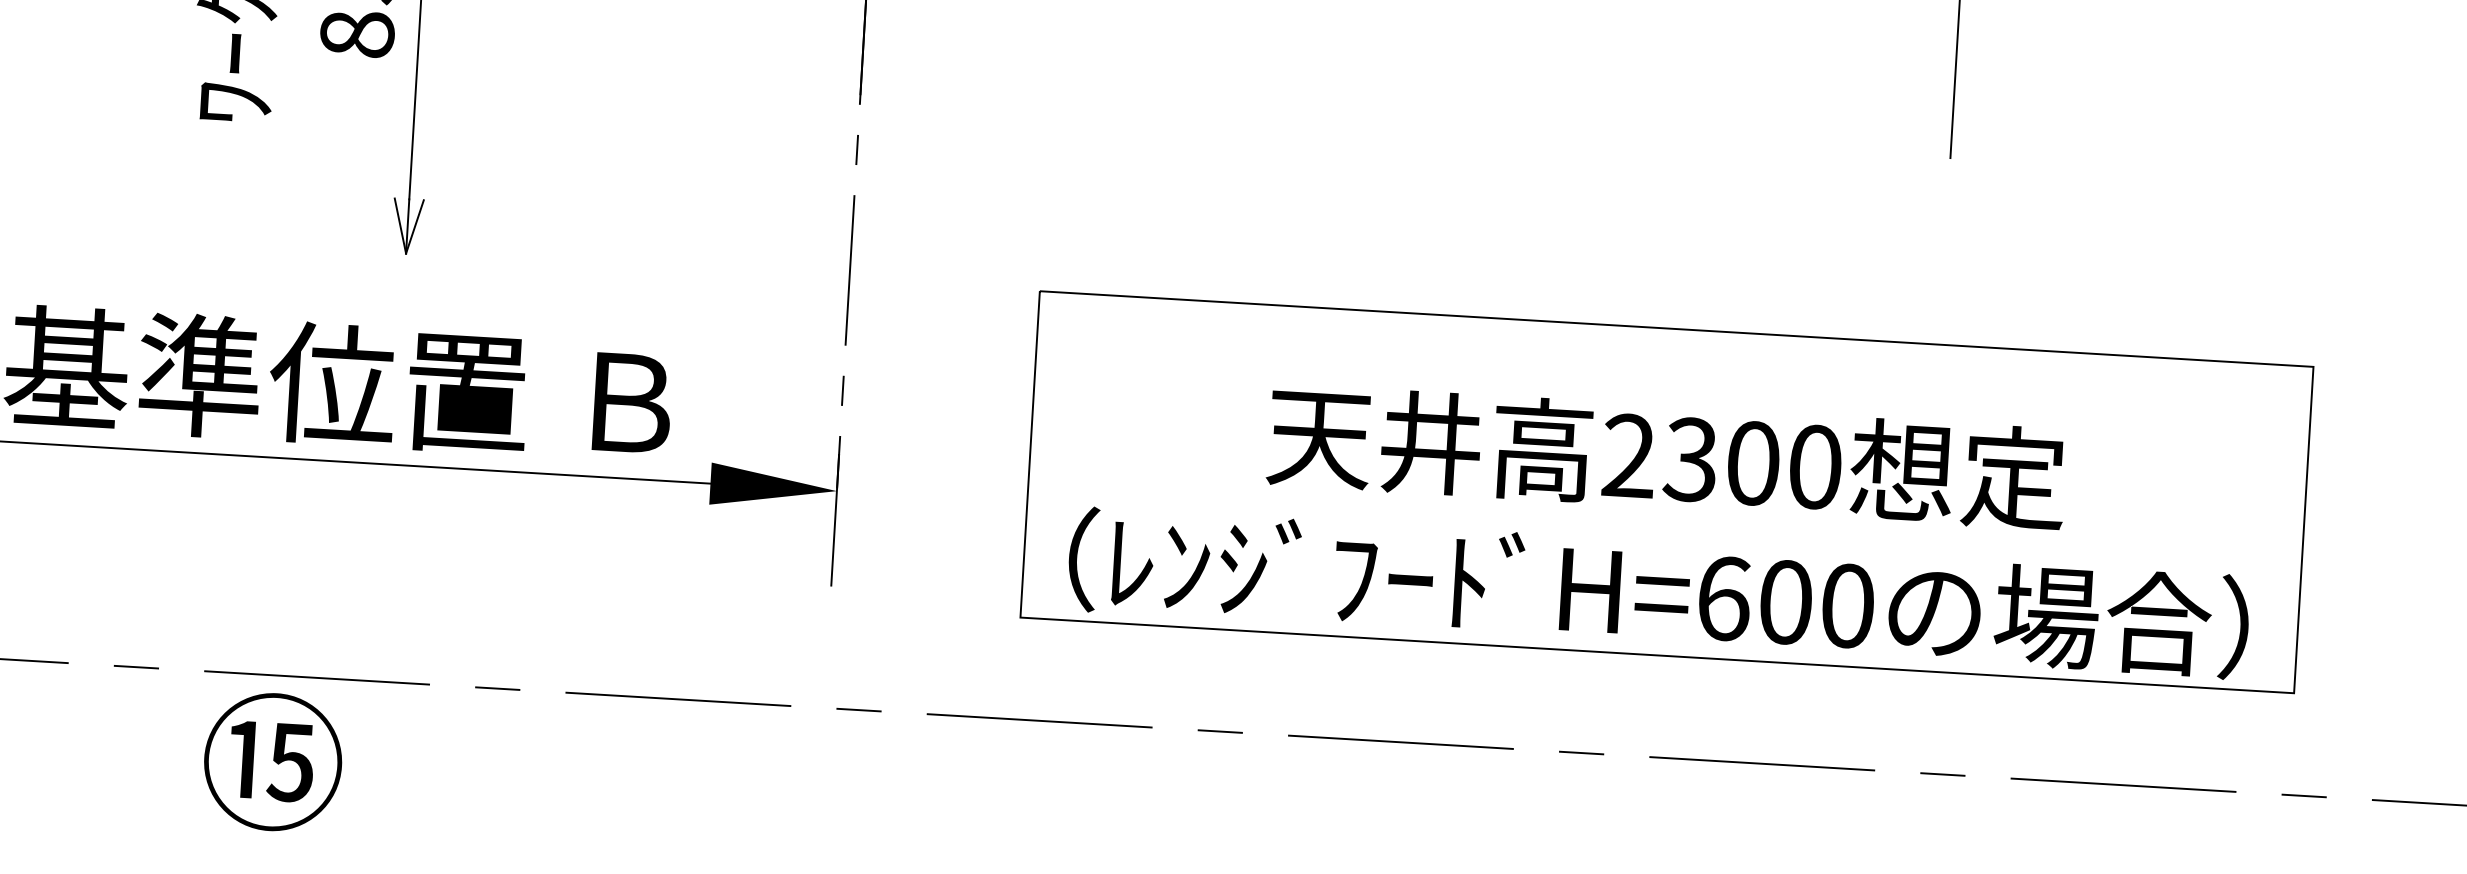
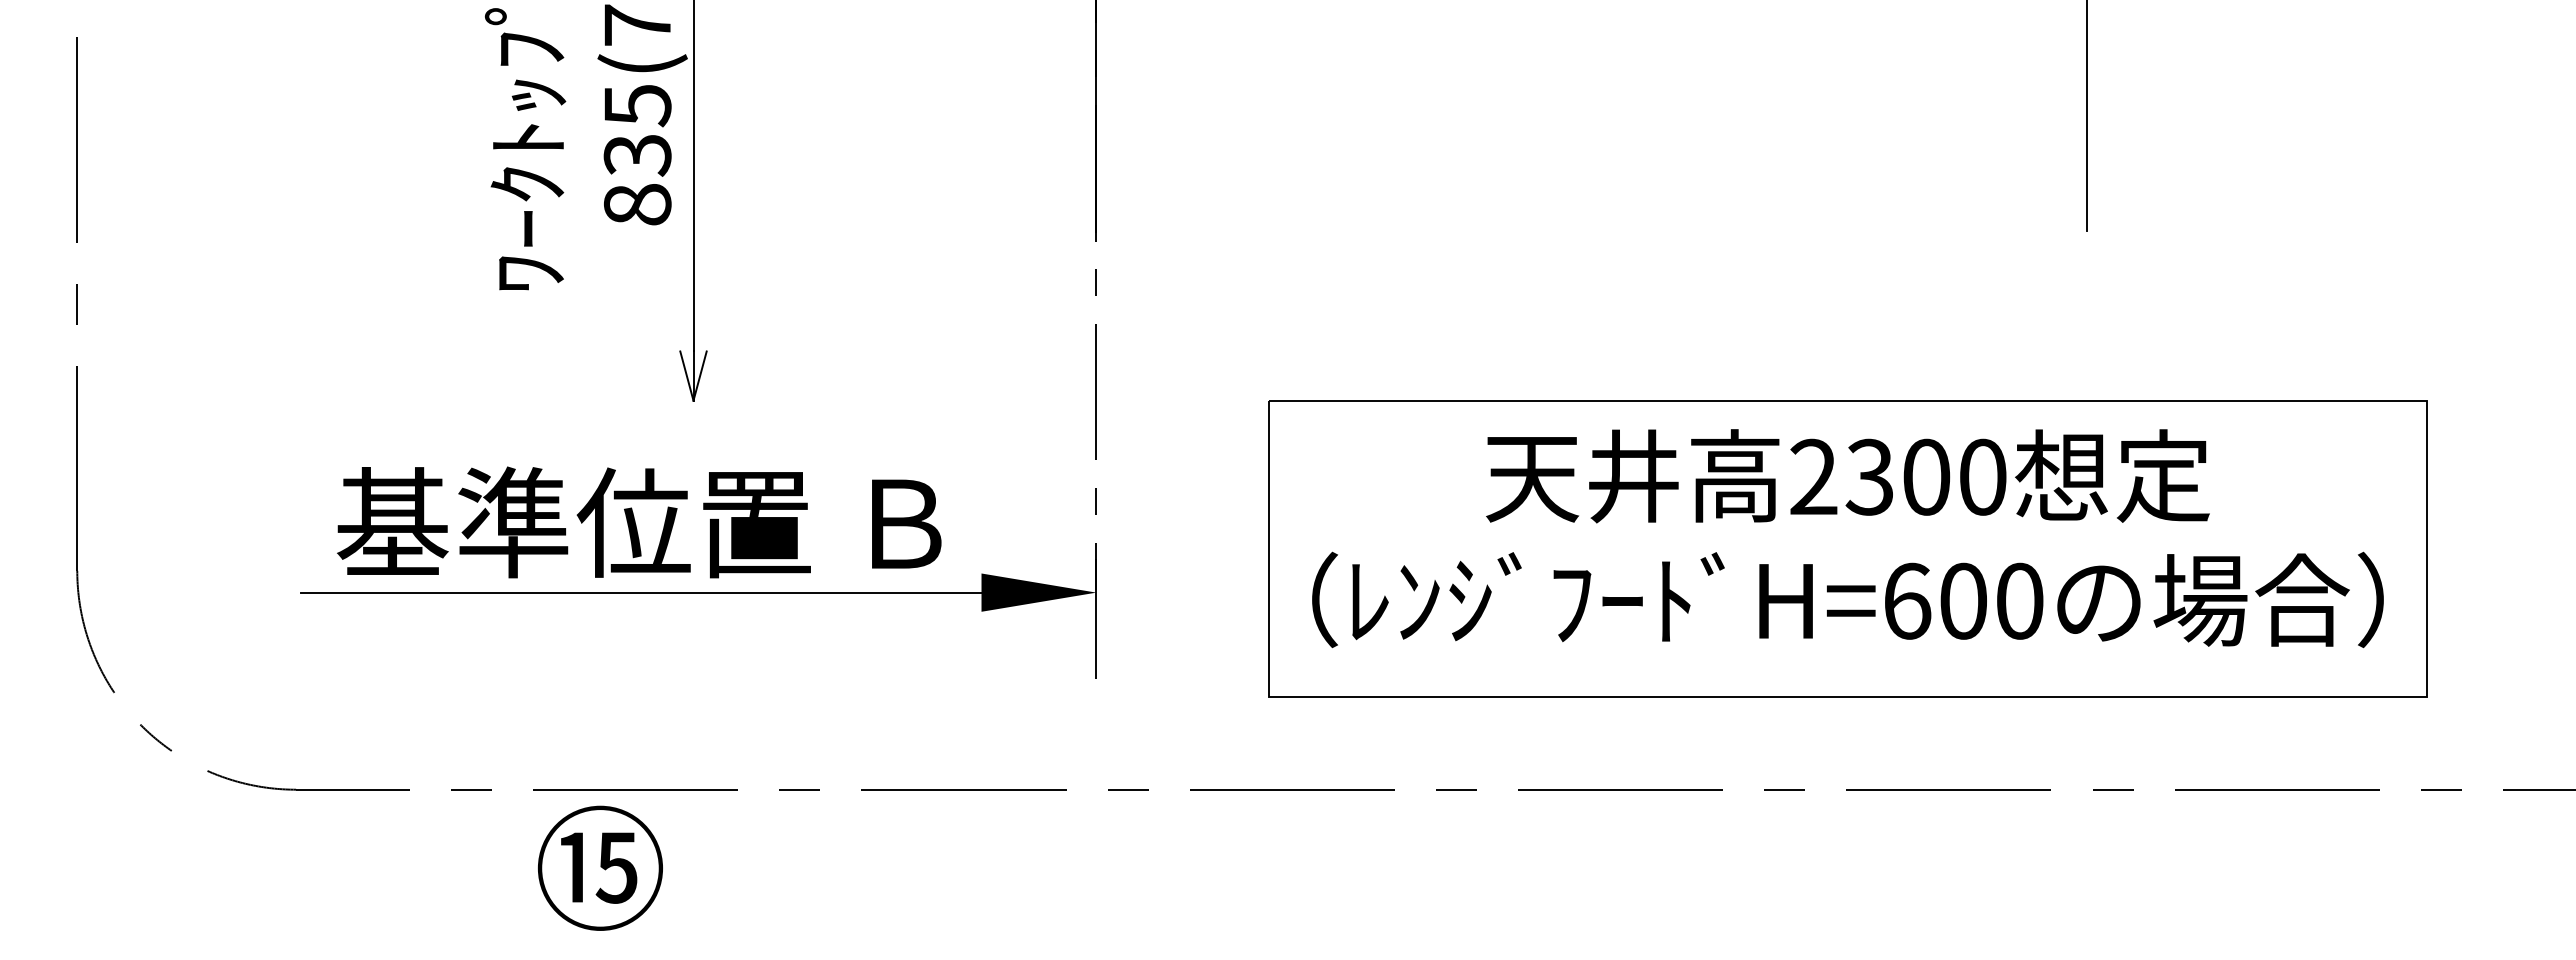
text: (1662, 525) -> (1847, 538), moved

